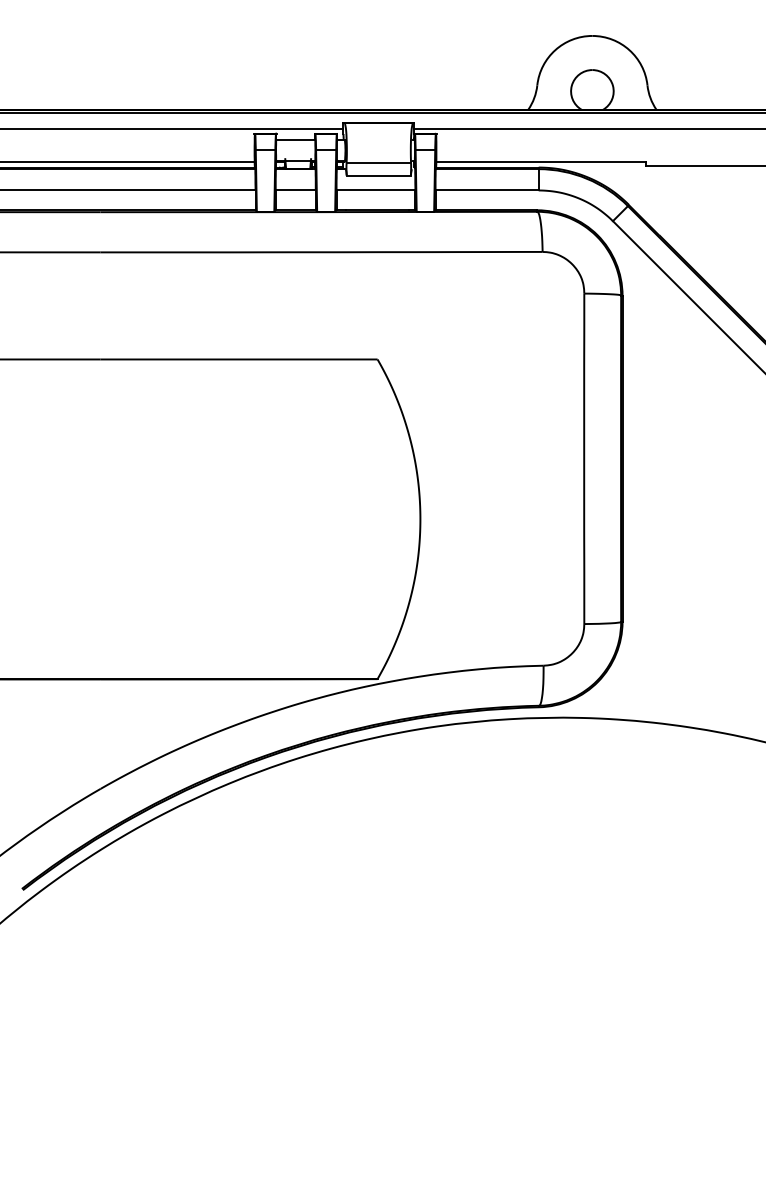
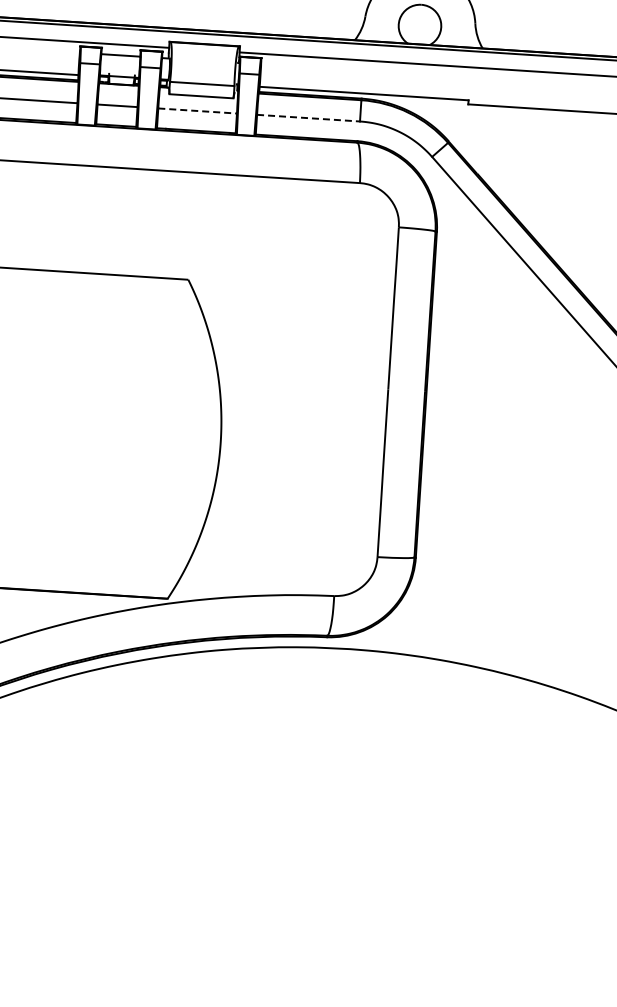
line: (376, 190) -> (198, 111), solid -> dashed
line: (487, 190) -> (308, 118), solid -> dashed

